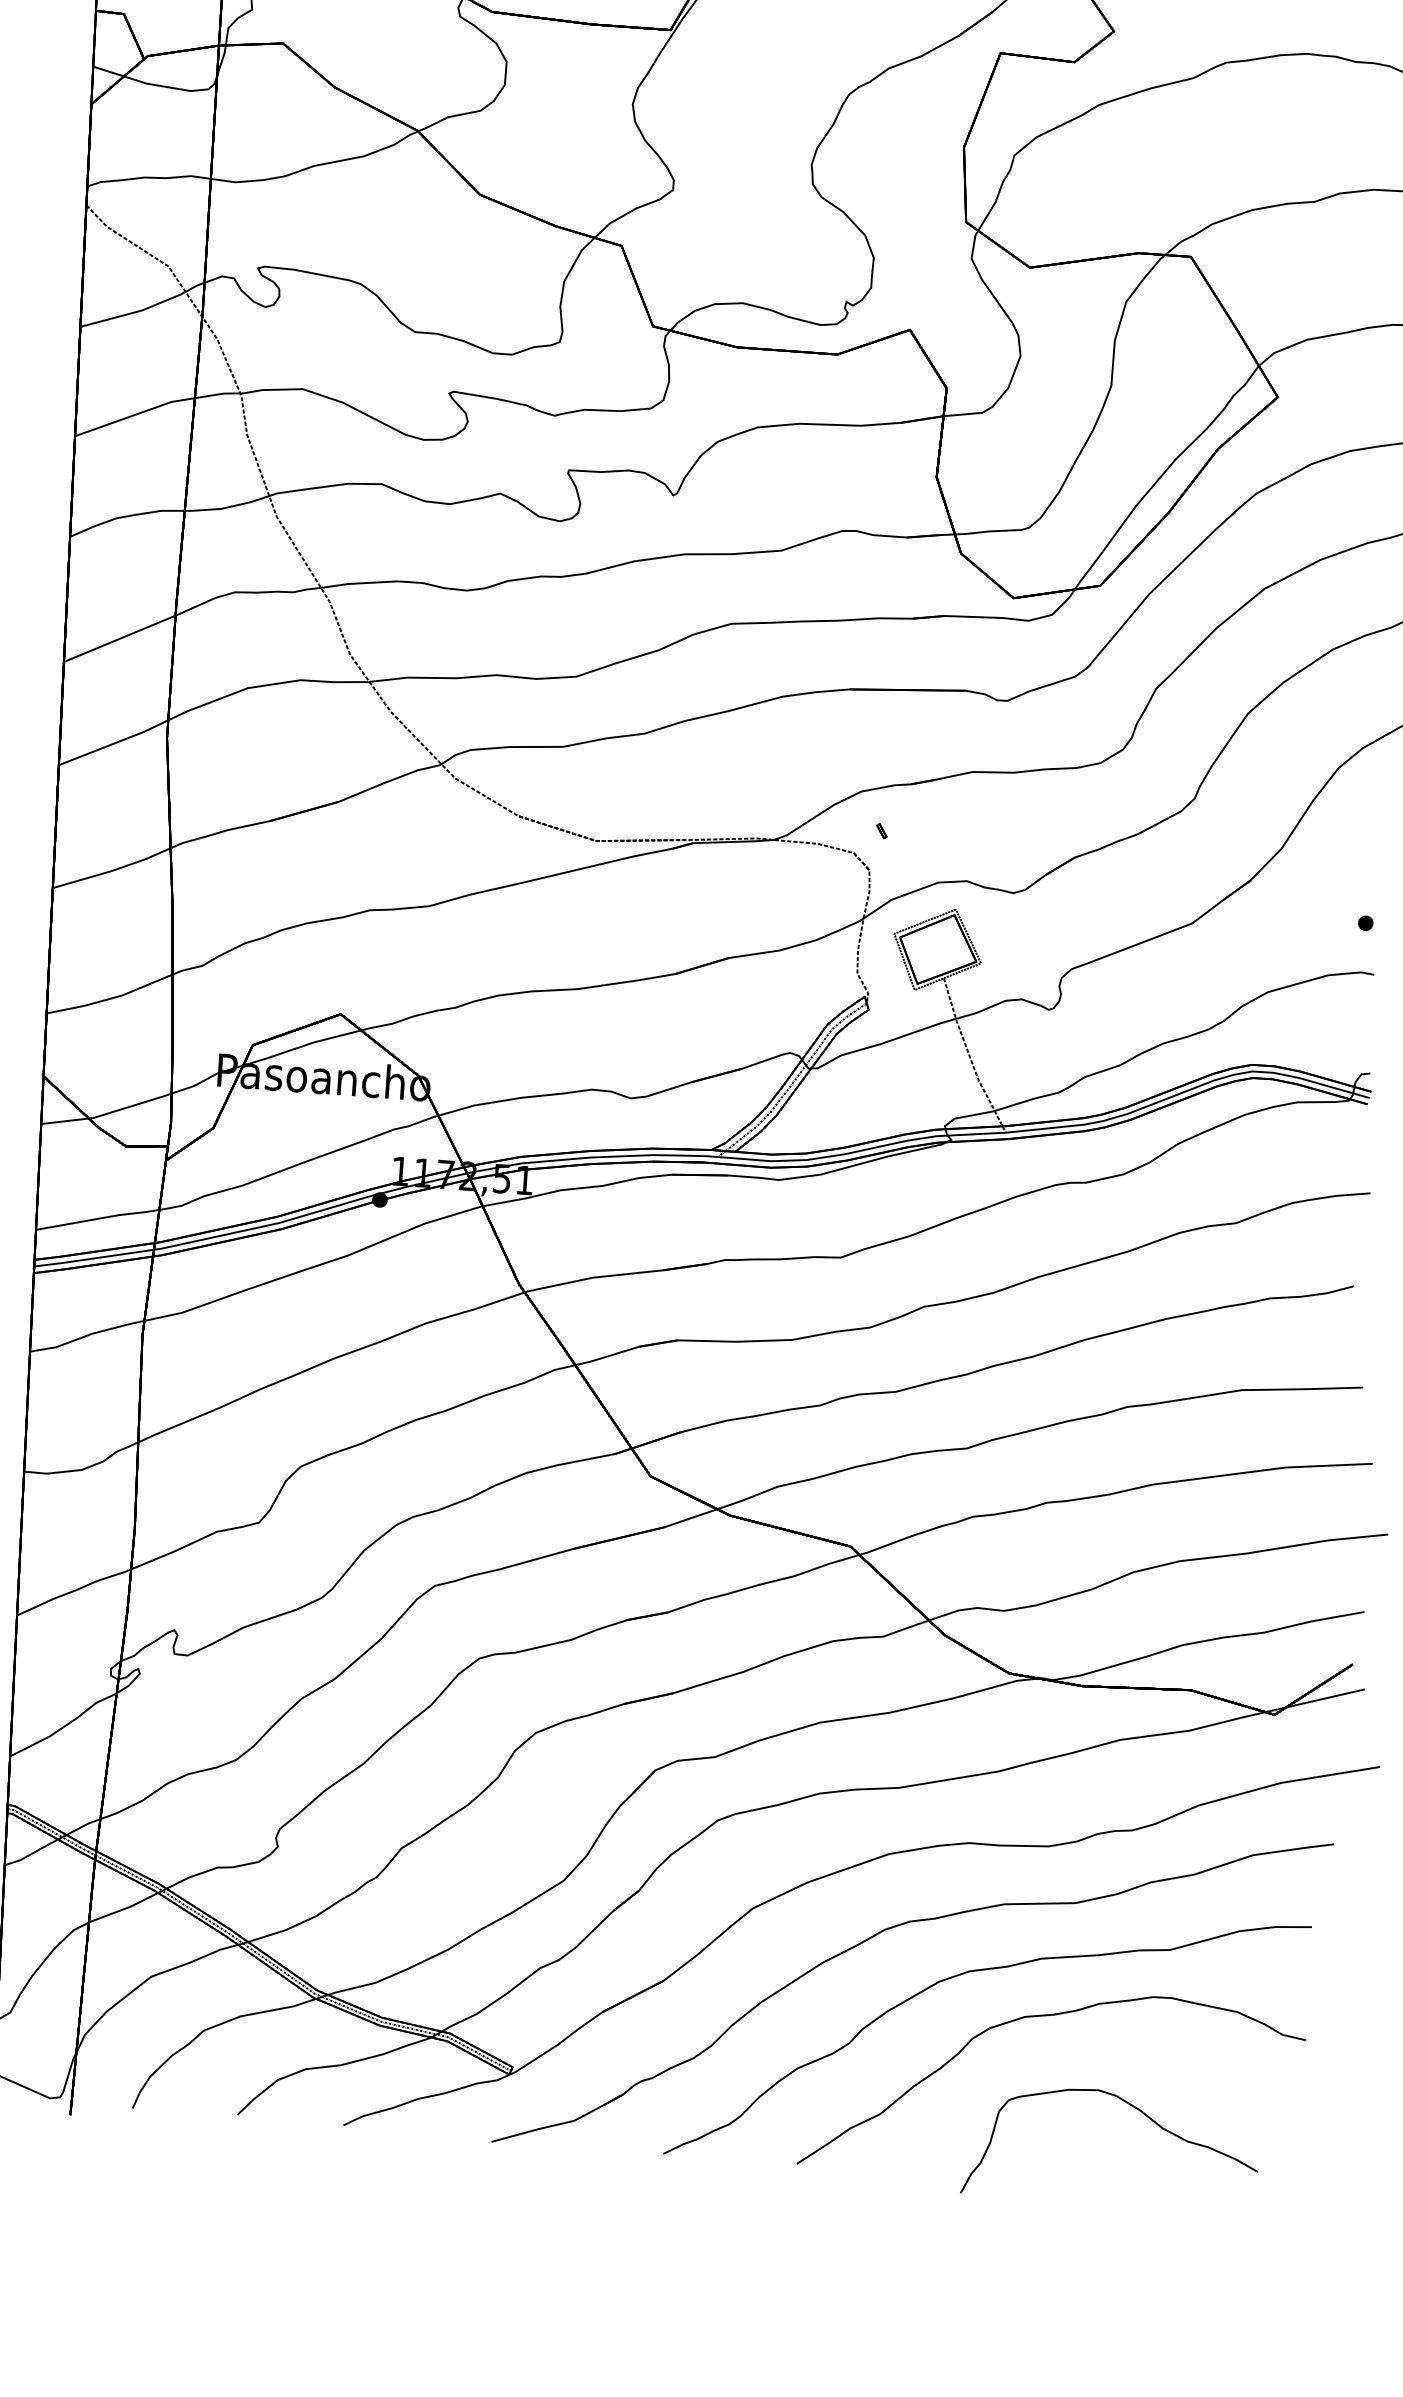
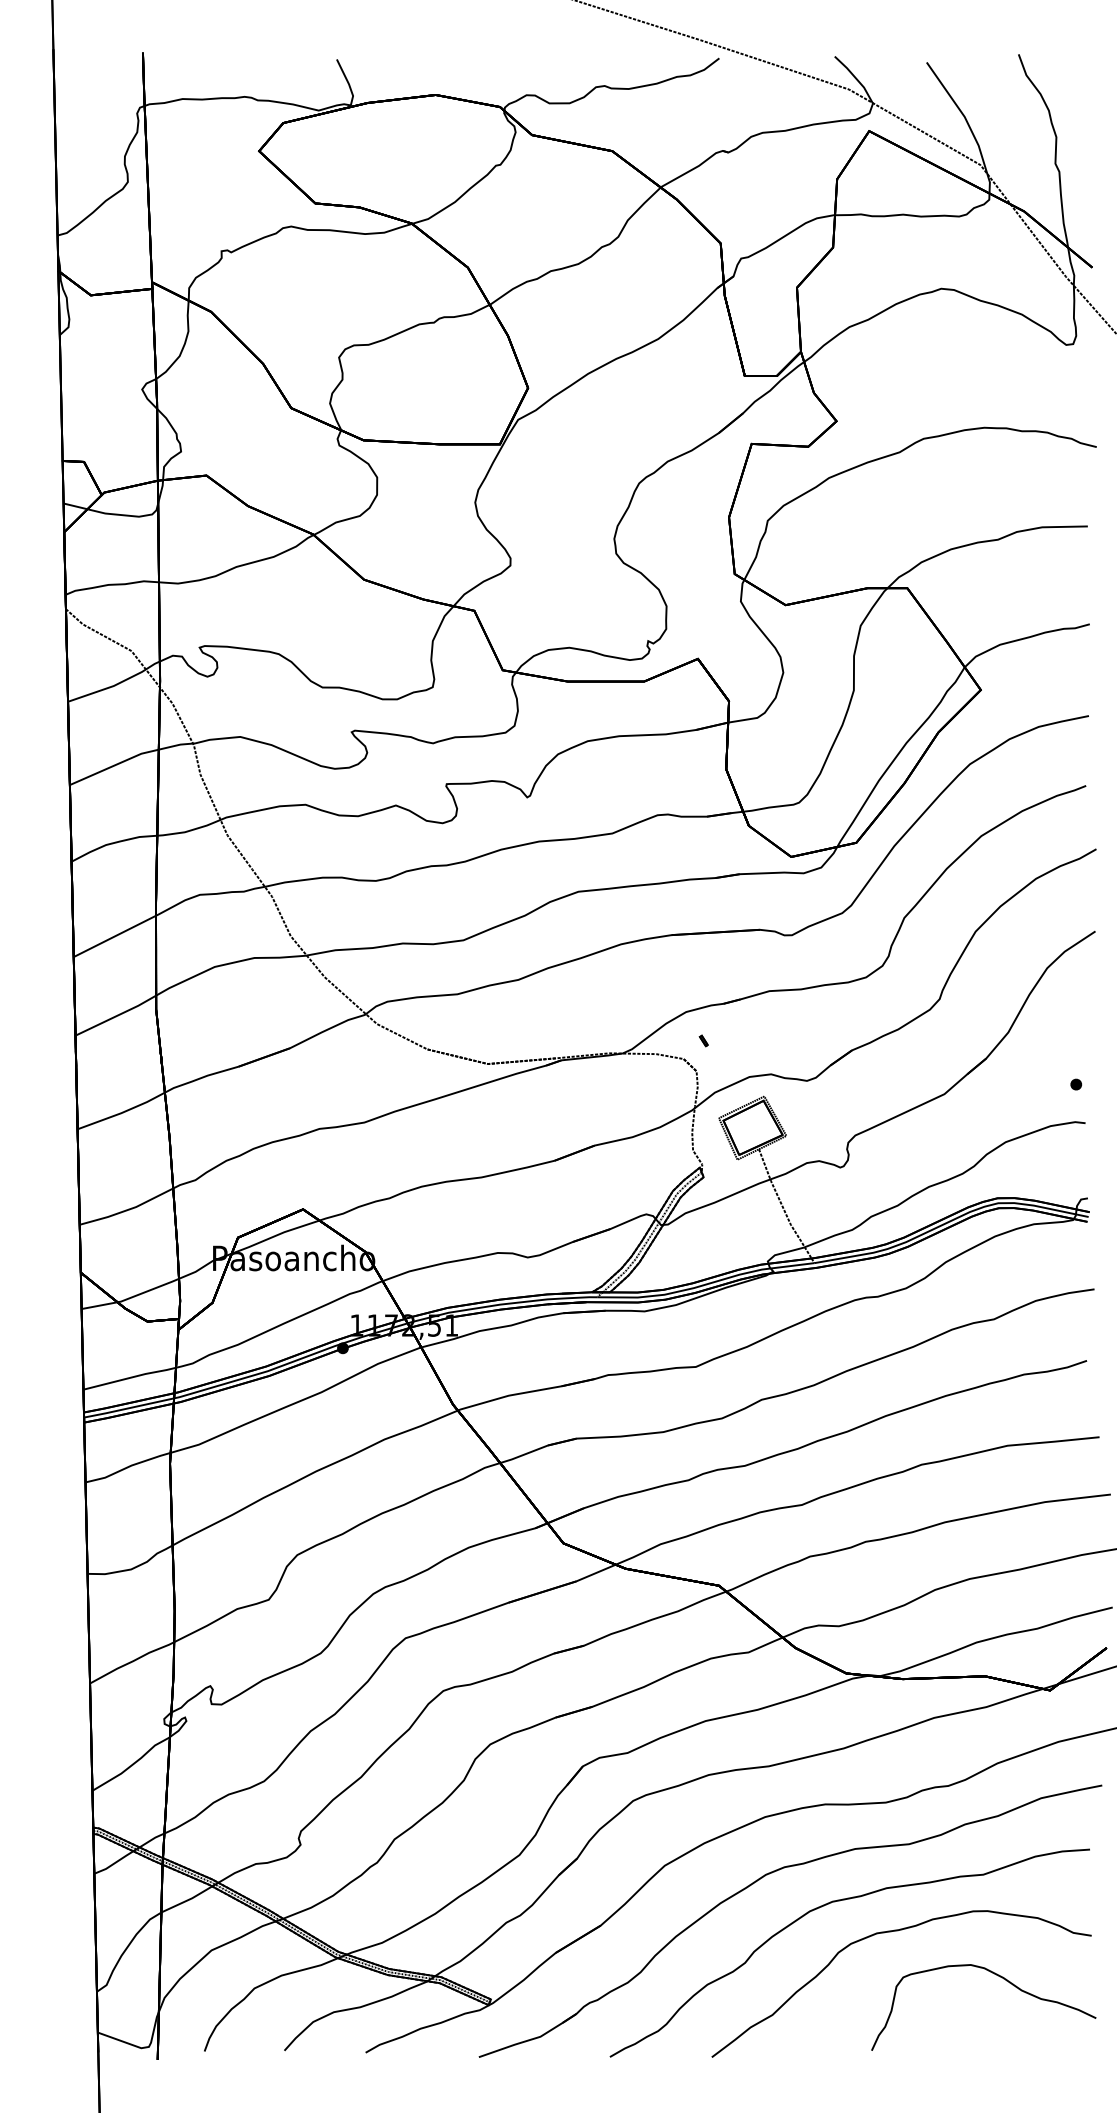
part: (1139, 2112) -> (1003, 1979), moved

